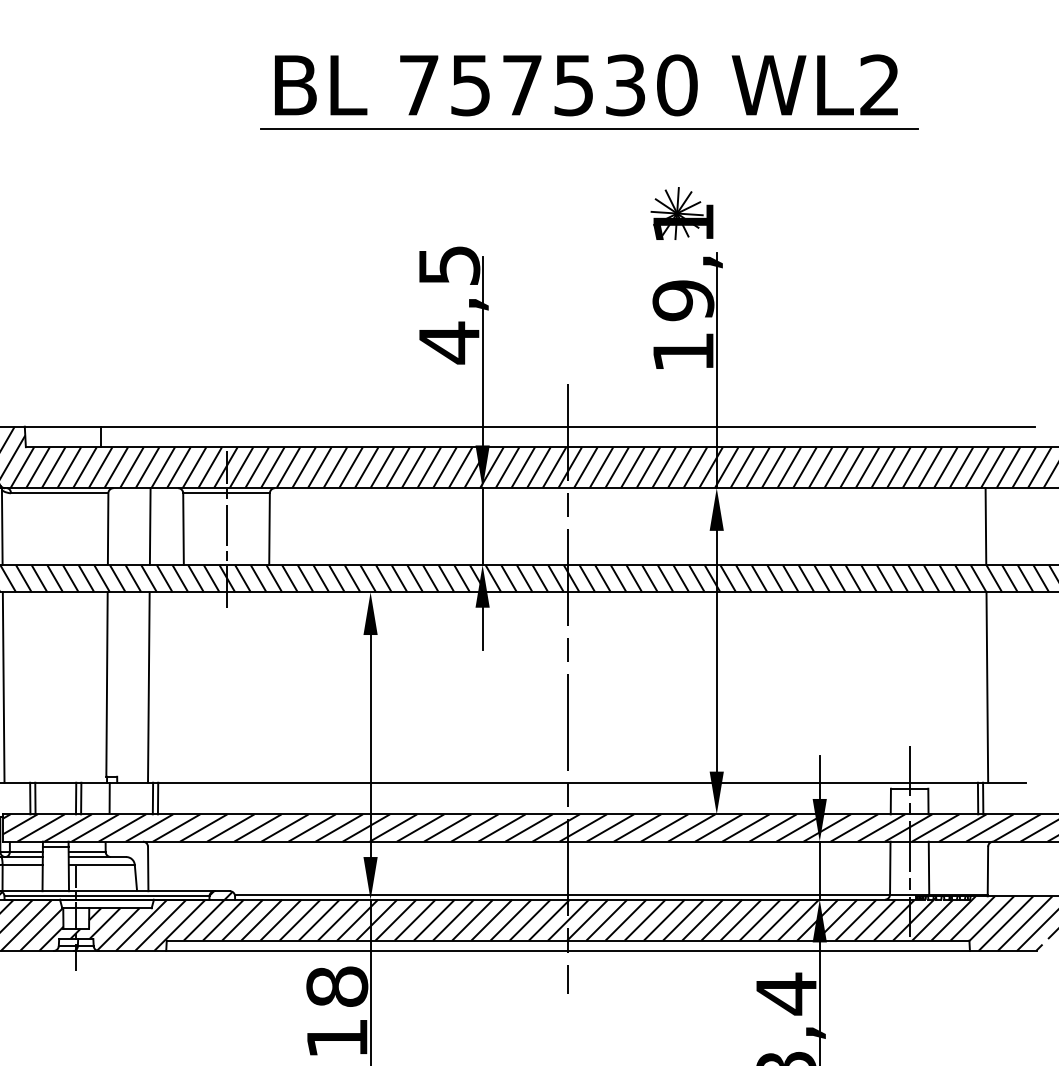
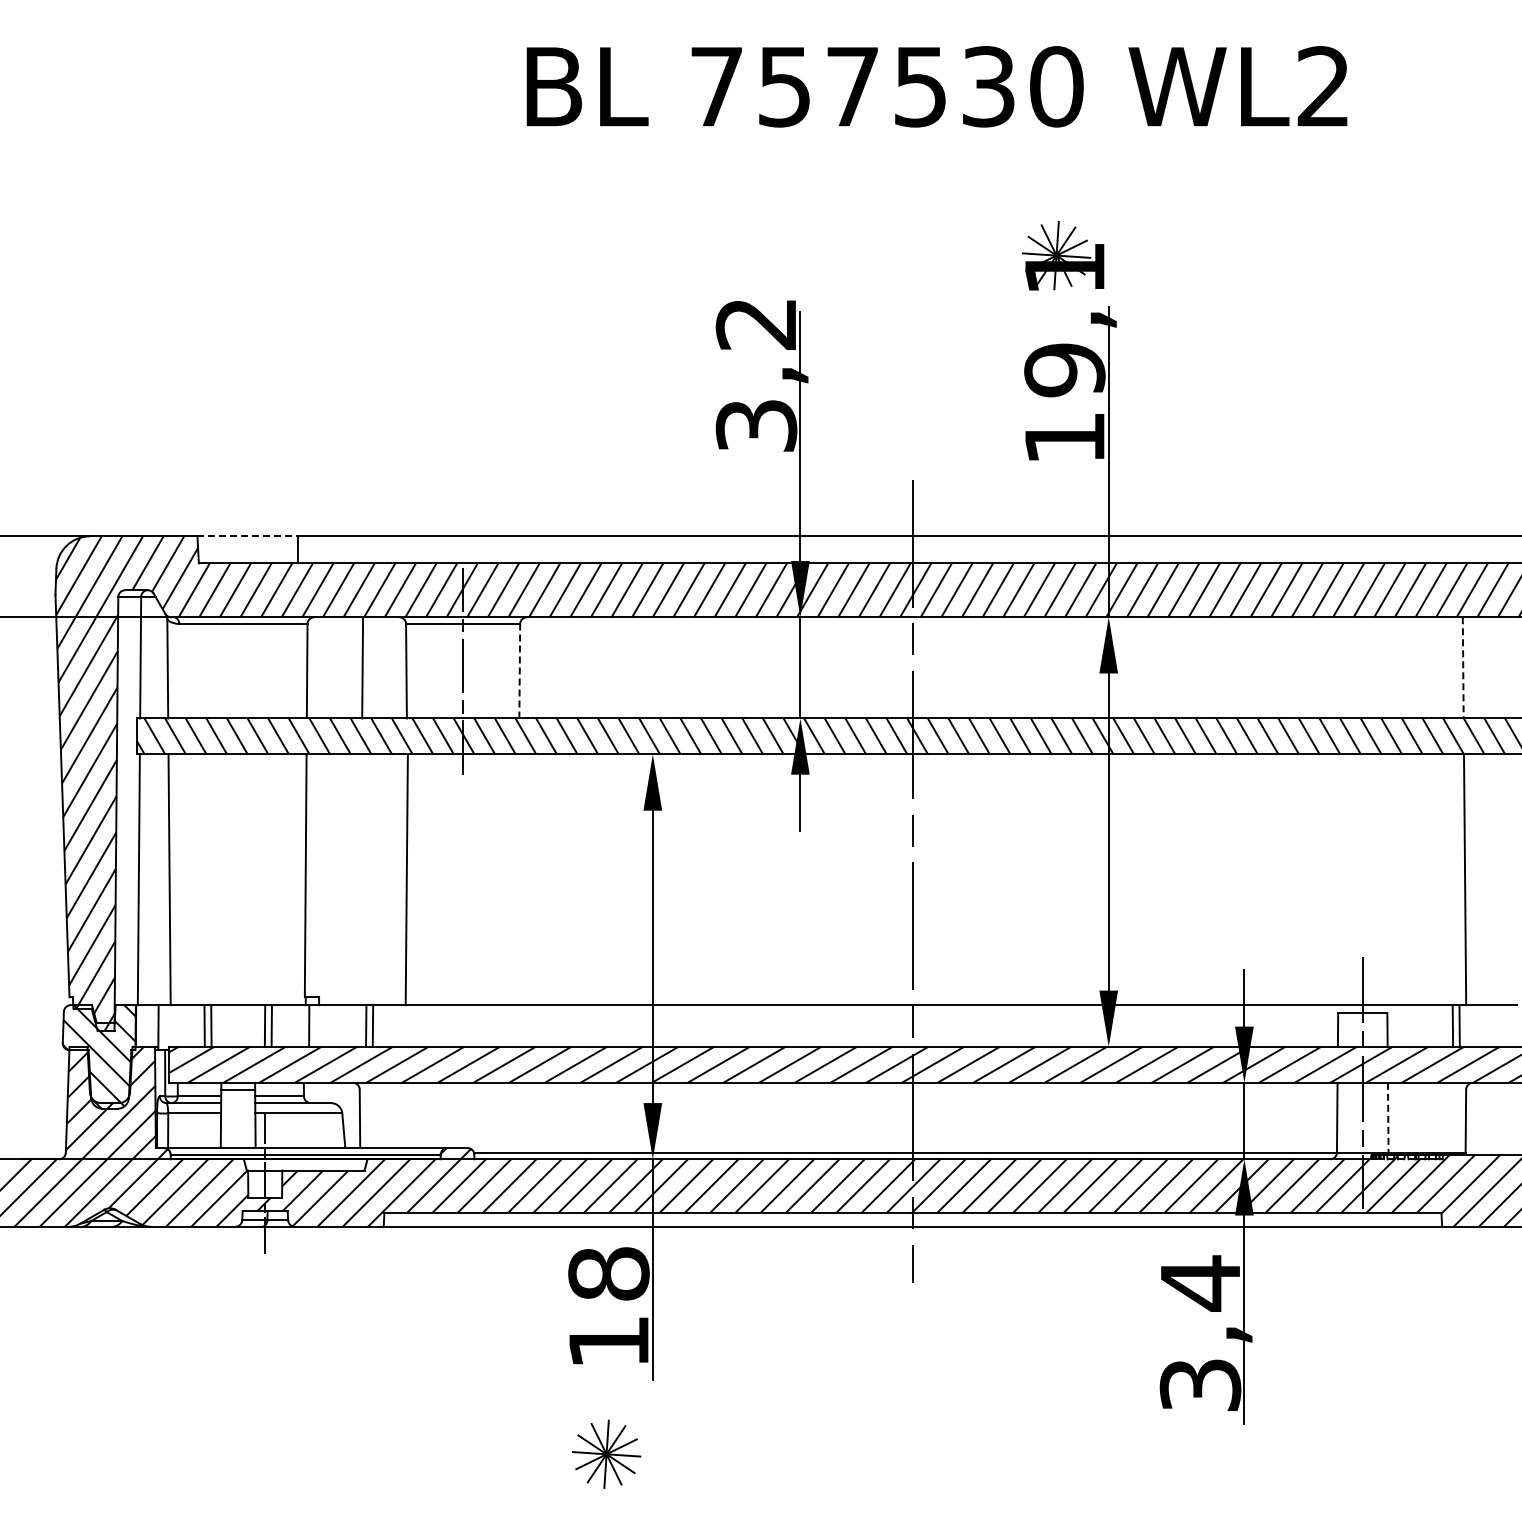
line: (589, 128) -> (940, 143), removed
text: (449, 305) -> (756, 376), 4,5 -> 3,2
line: (63, 426) -> (248, 536), solid -> dashed
line: (986, 526) -> (1463, 667), solid -> dashed
line: (269, 528) -> (519, 670), solid -> dashed
line: (148, 687) -> (406, 879), moved
line: (929, 867) -> (1388, 1117), solid -> dashed

